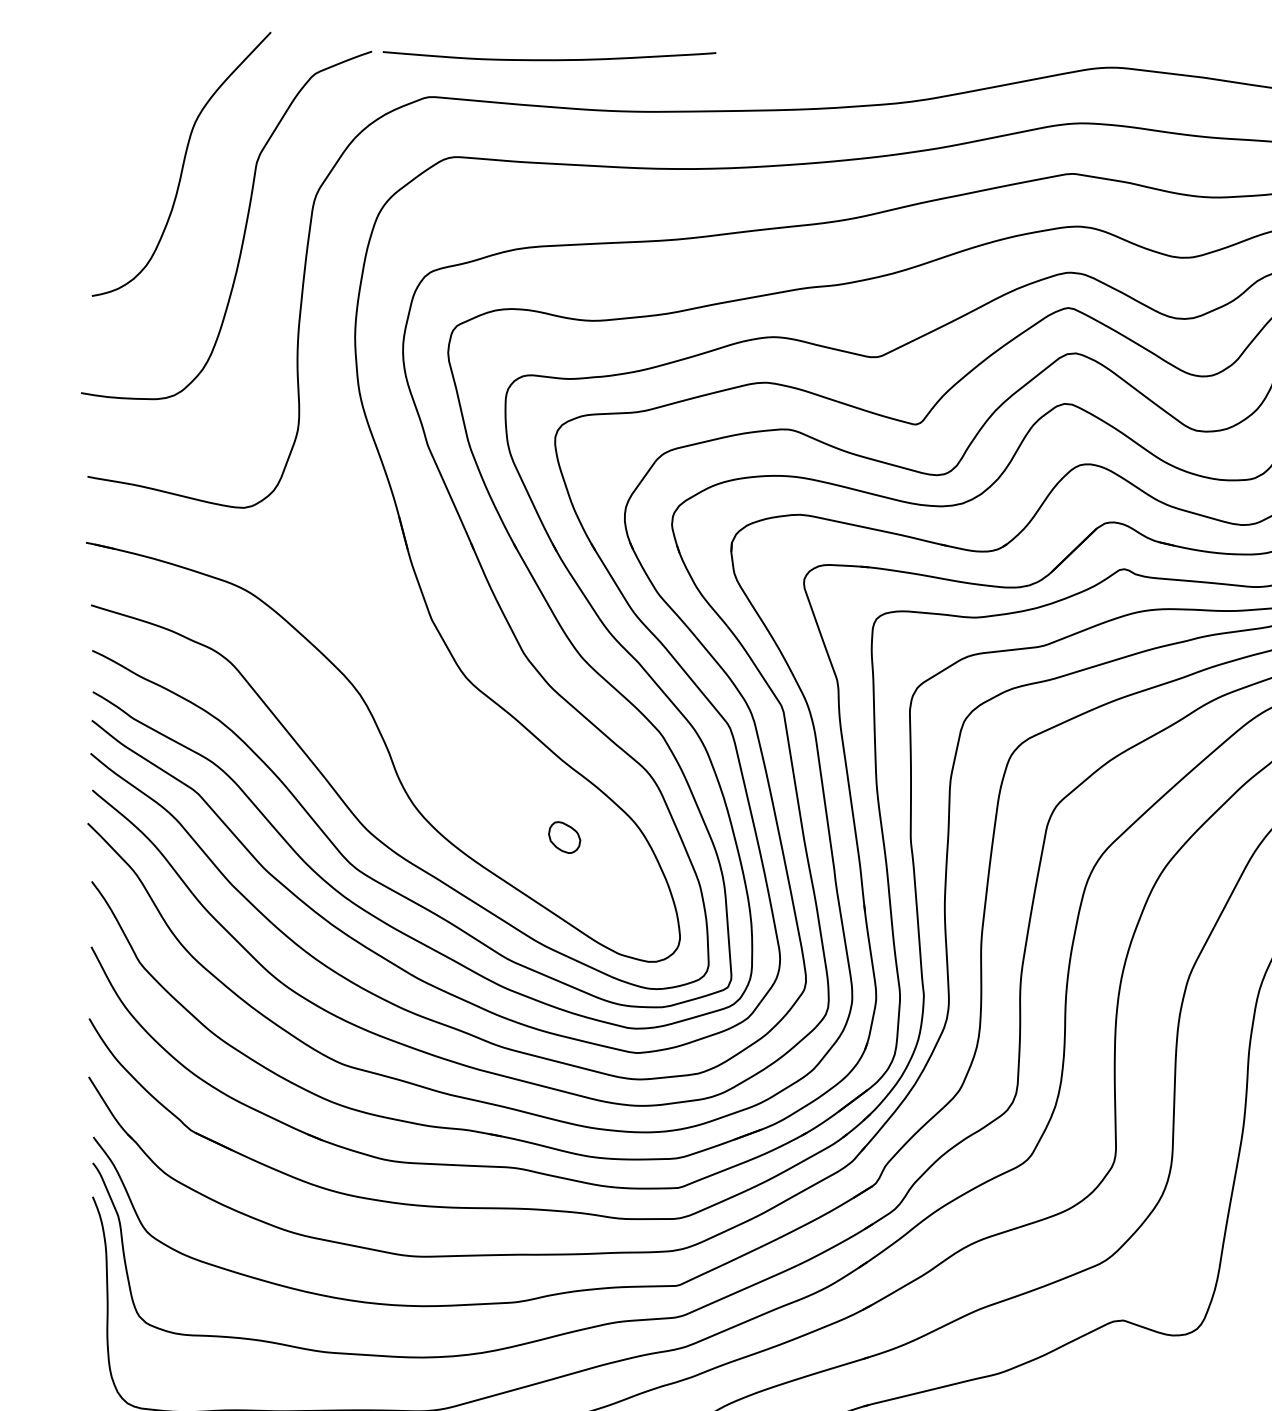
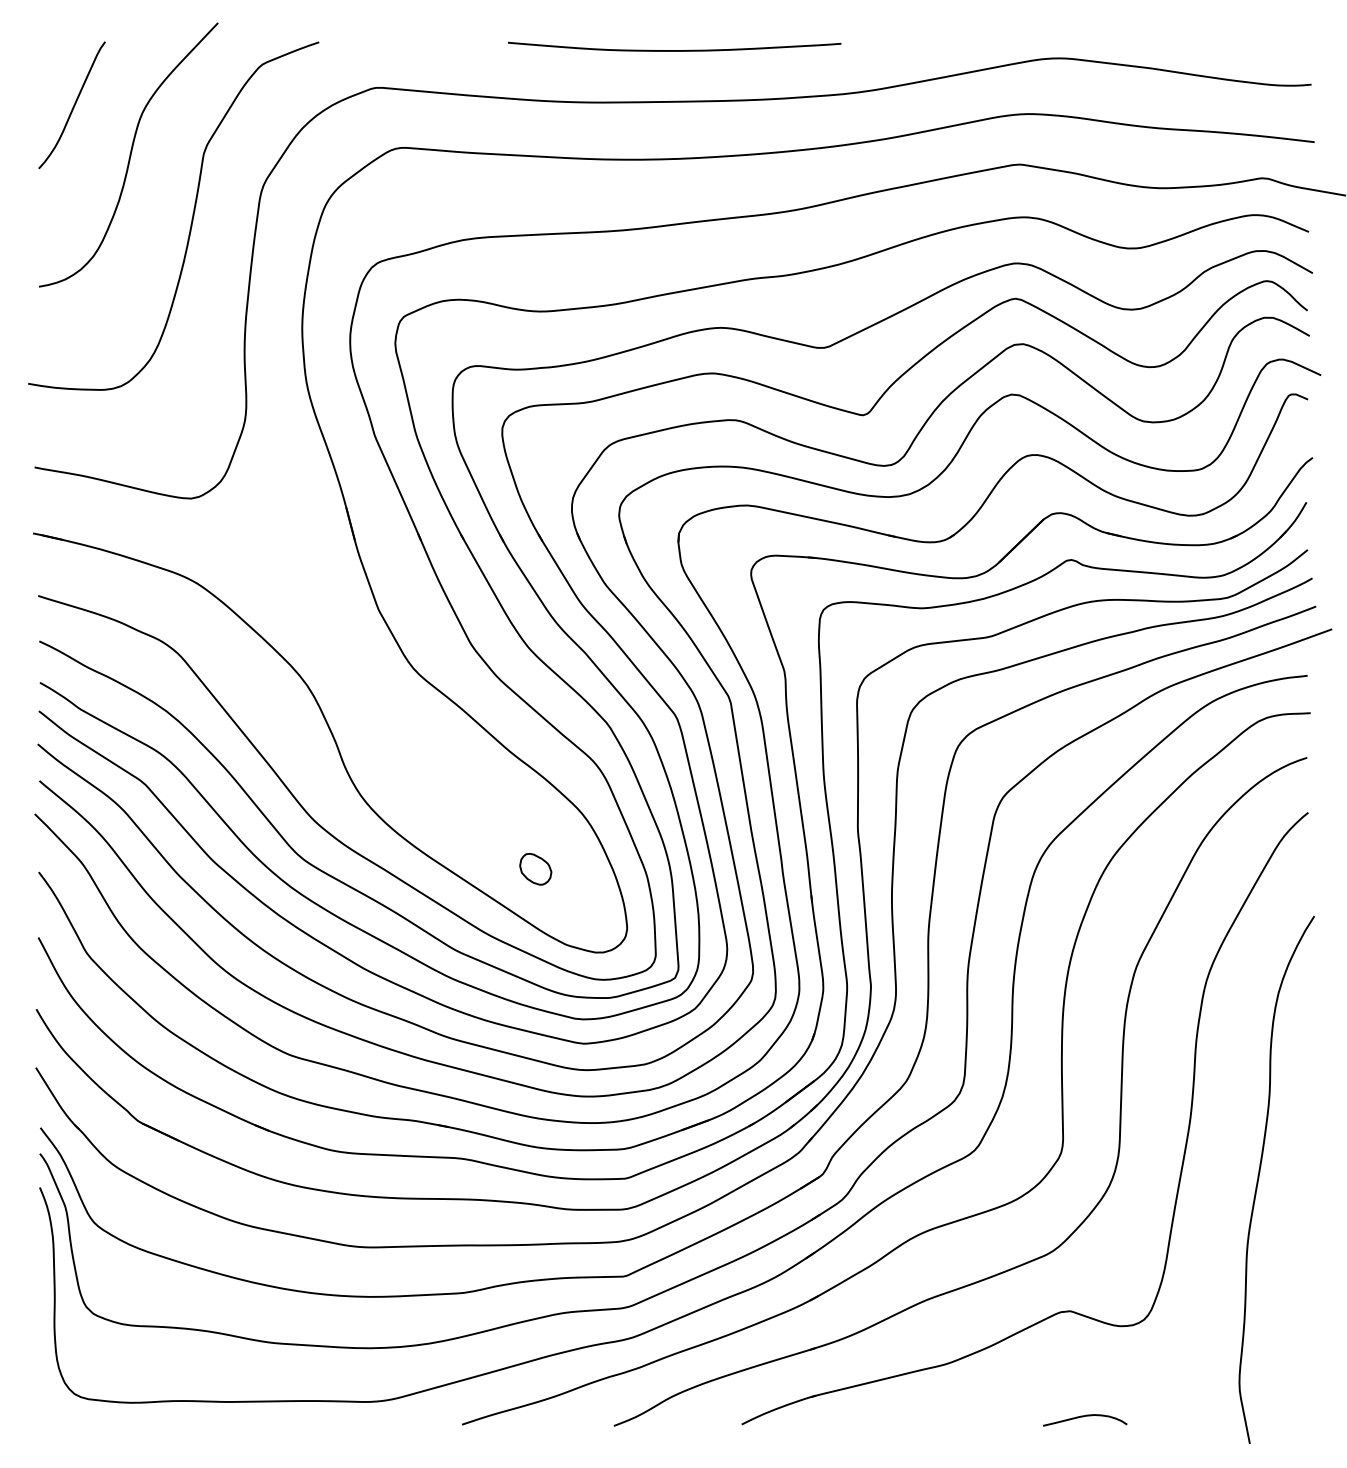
curve: (549, 59) -> (674, 50), moved
curve: (126, 114) -> (73, 105), added
part: (564, 836) -> (535, 868), moved

